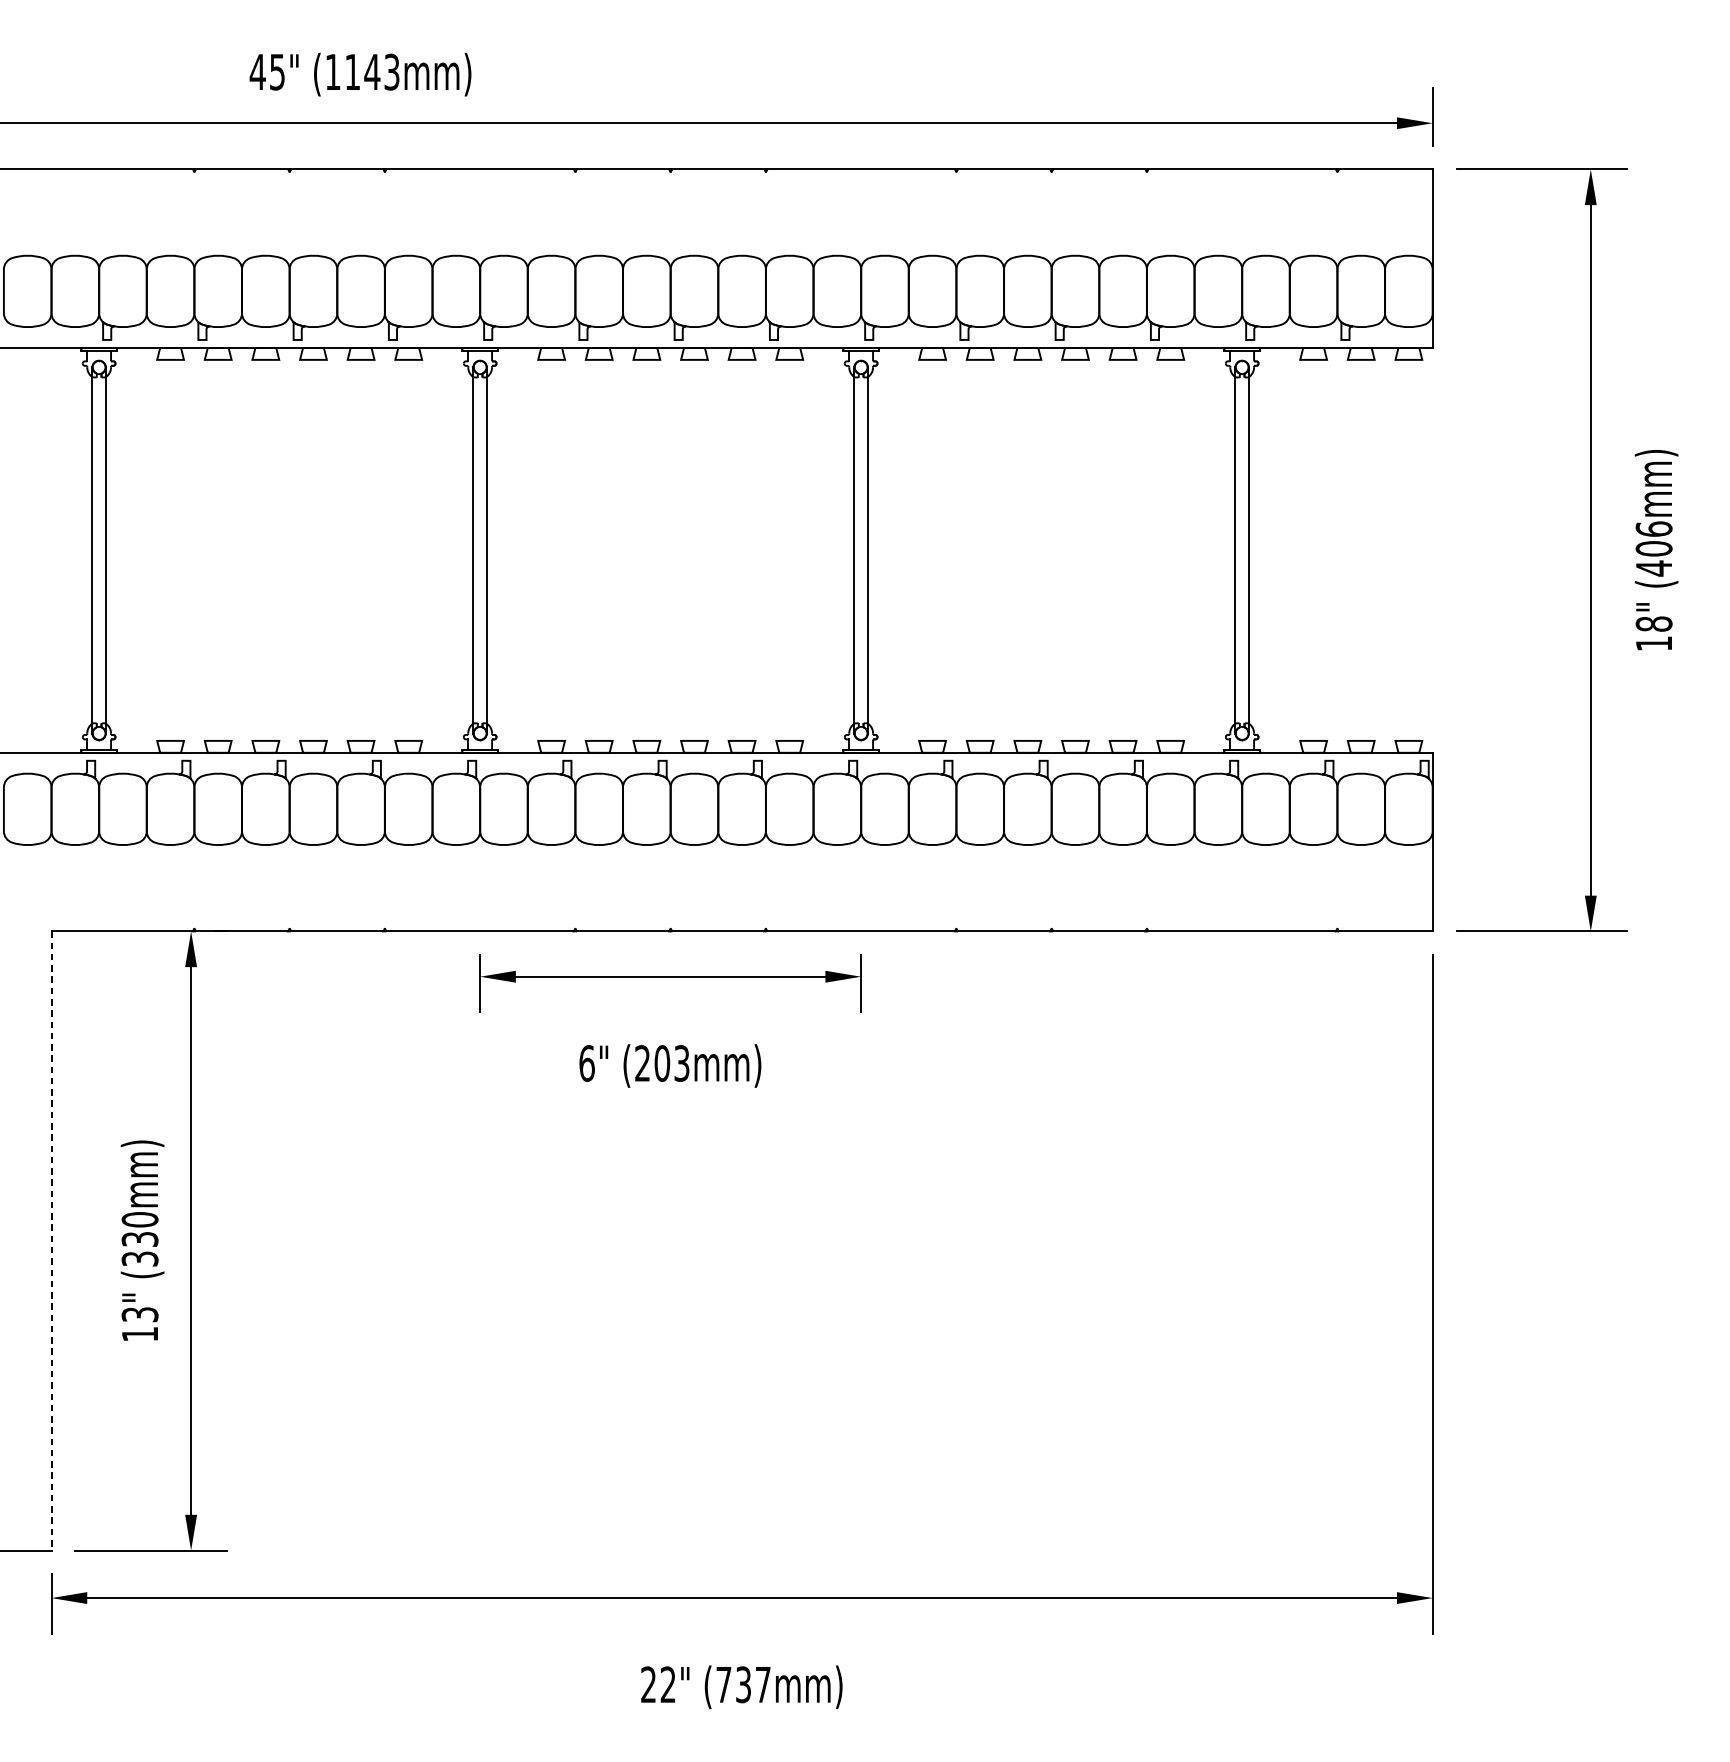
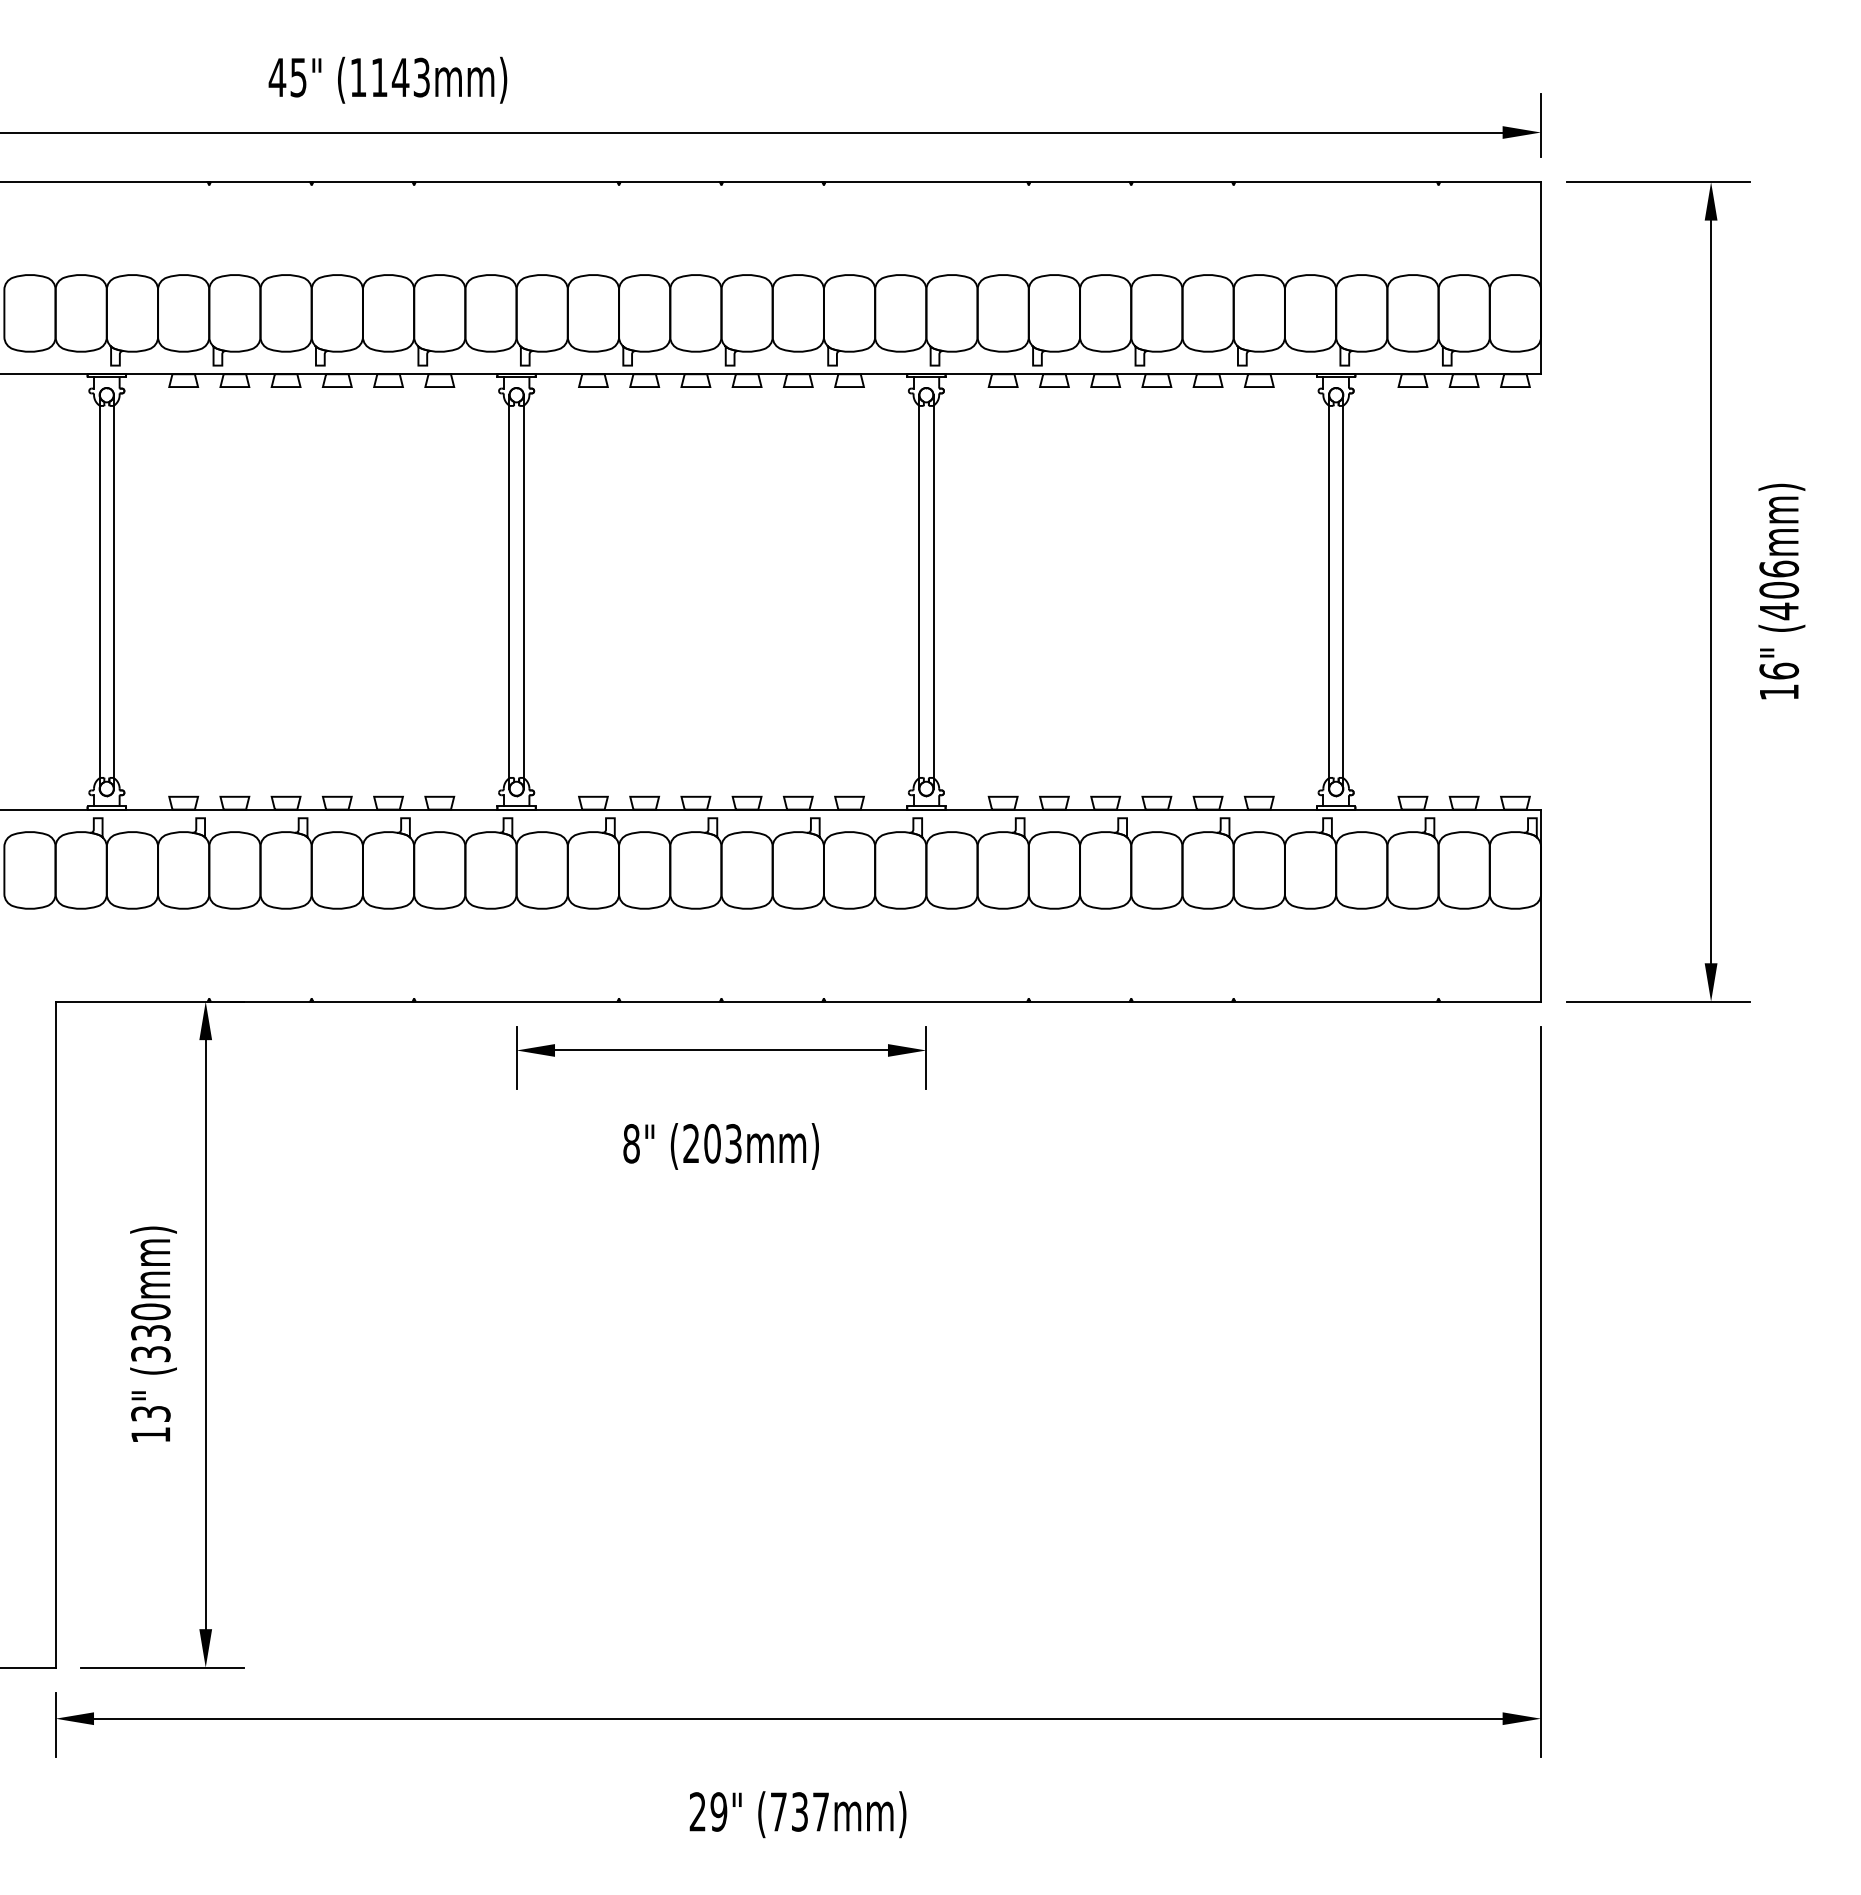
text: (1653, 623) -> (1778, 670), 18" -> 16"
text: (586, 1063) -> (631, 1143), 6" -> 8"
line: (51, 1240) -> (55, 1334), dashed -> solid
text: (667, 1684) -> (718, 1811), 22" -> 29"

